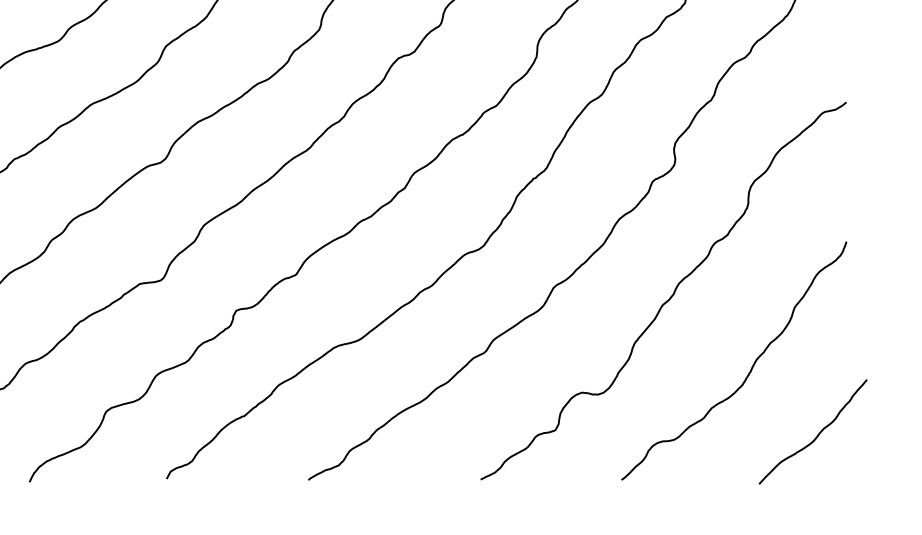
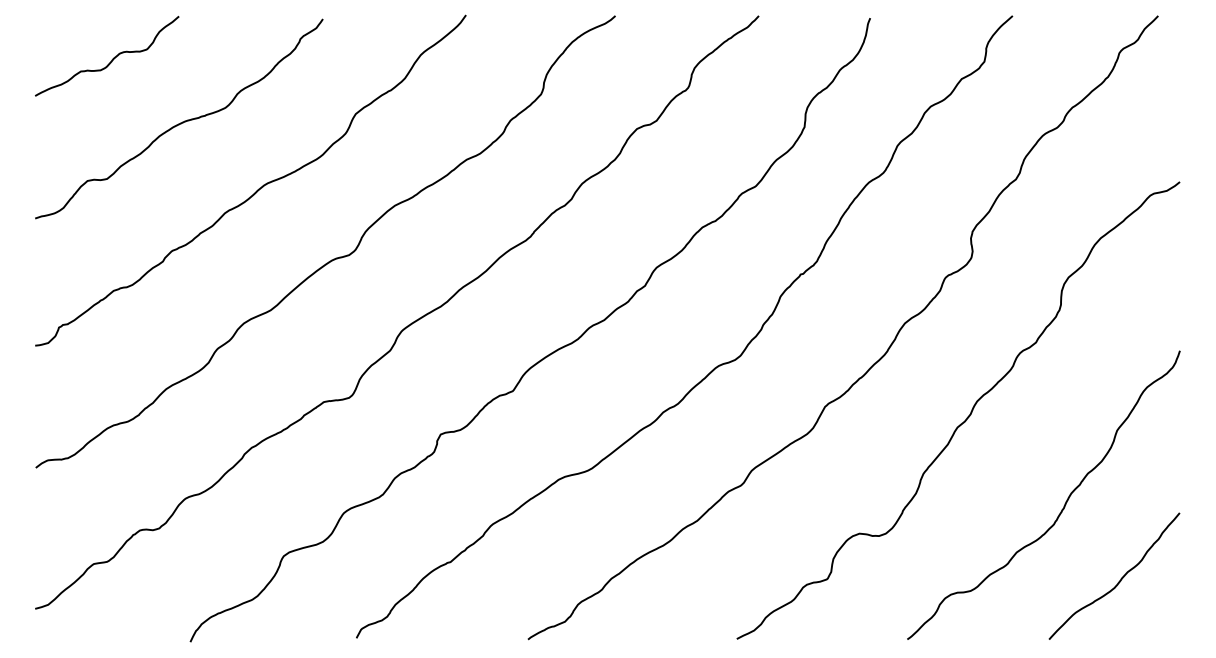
curve: (818, 433) -> (1120, 578), moved

